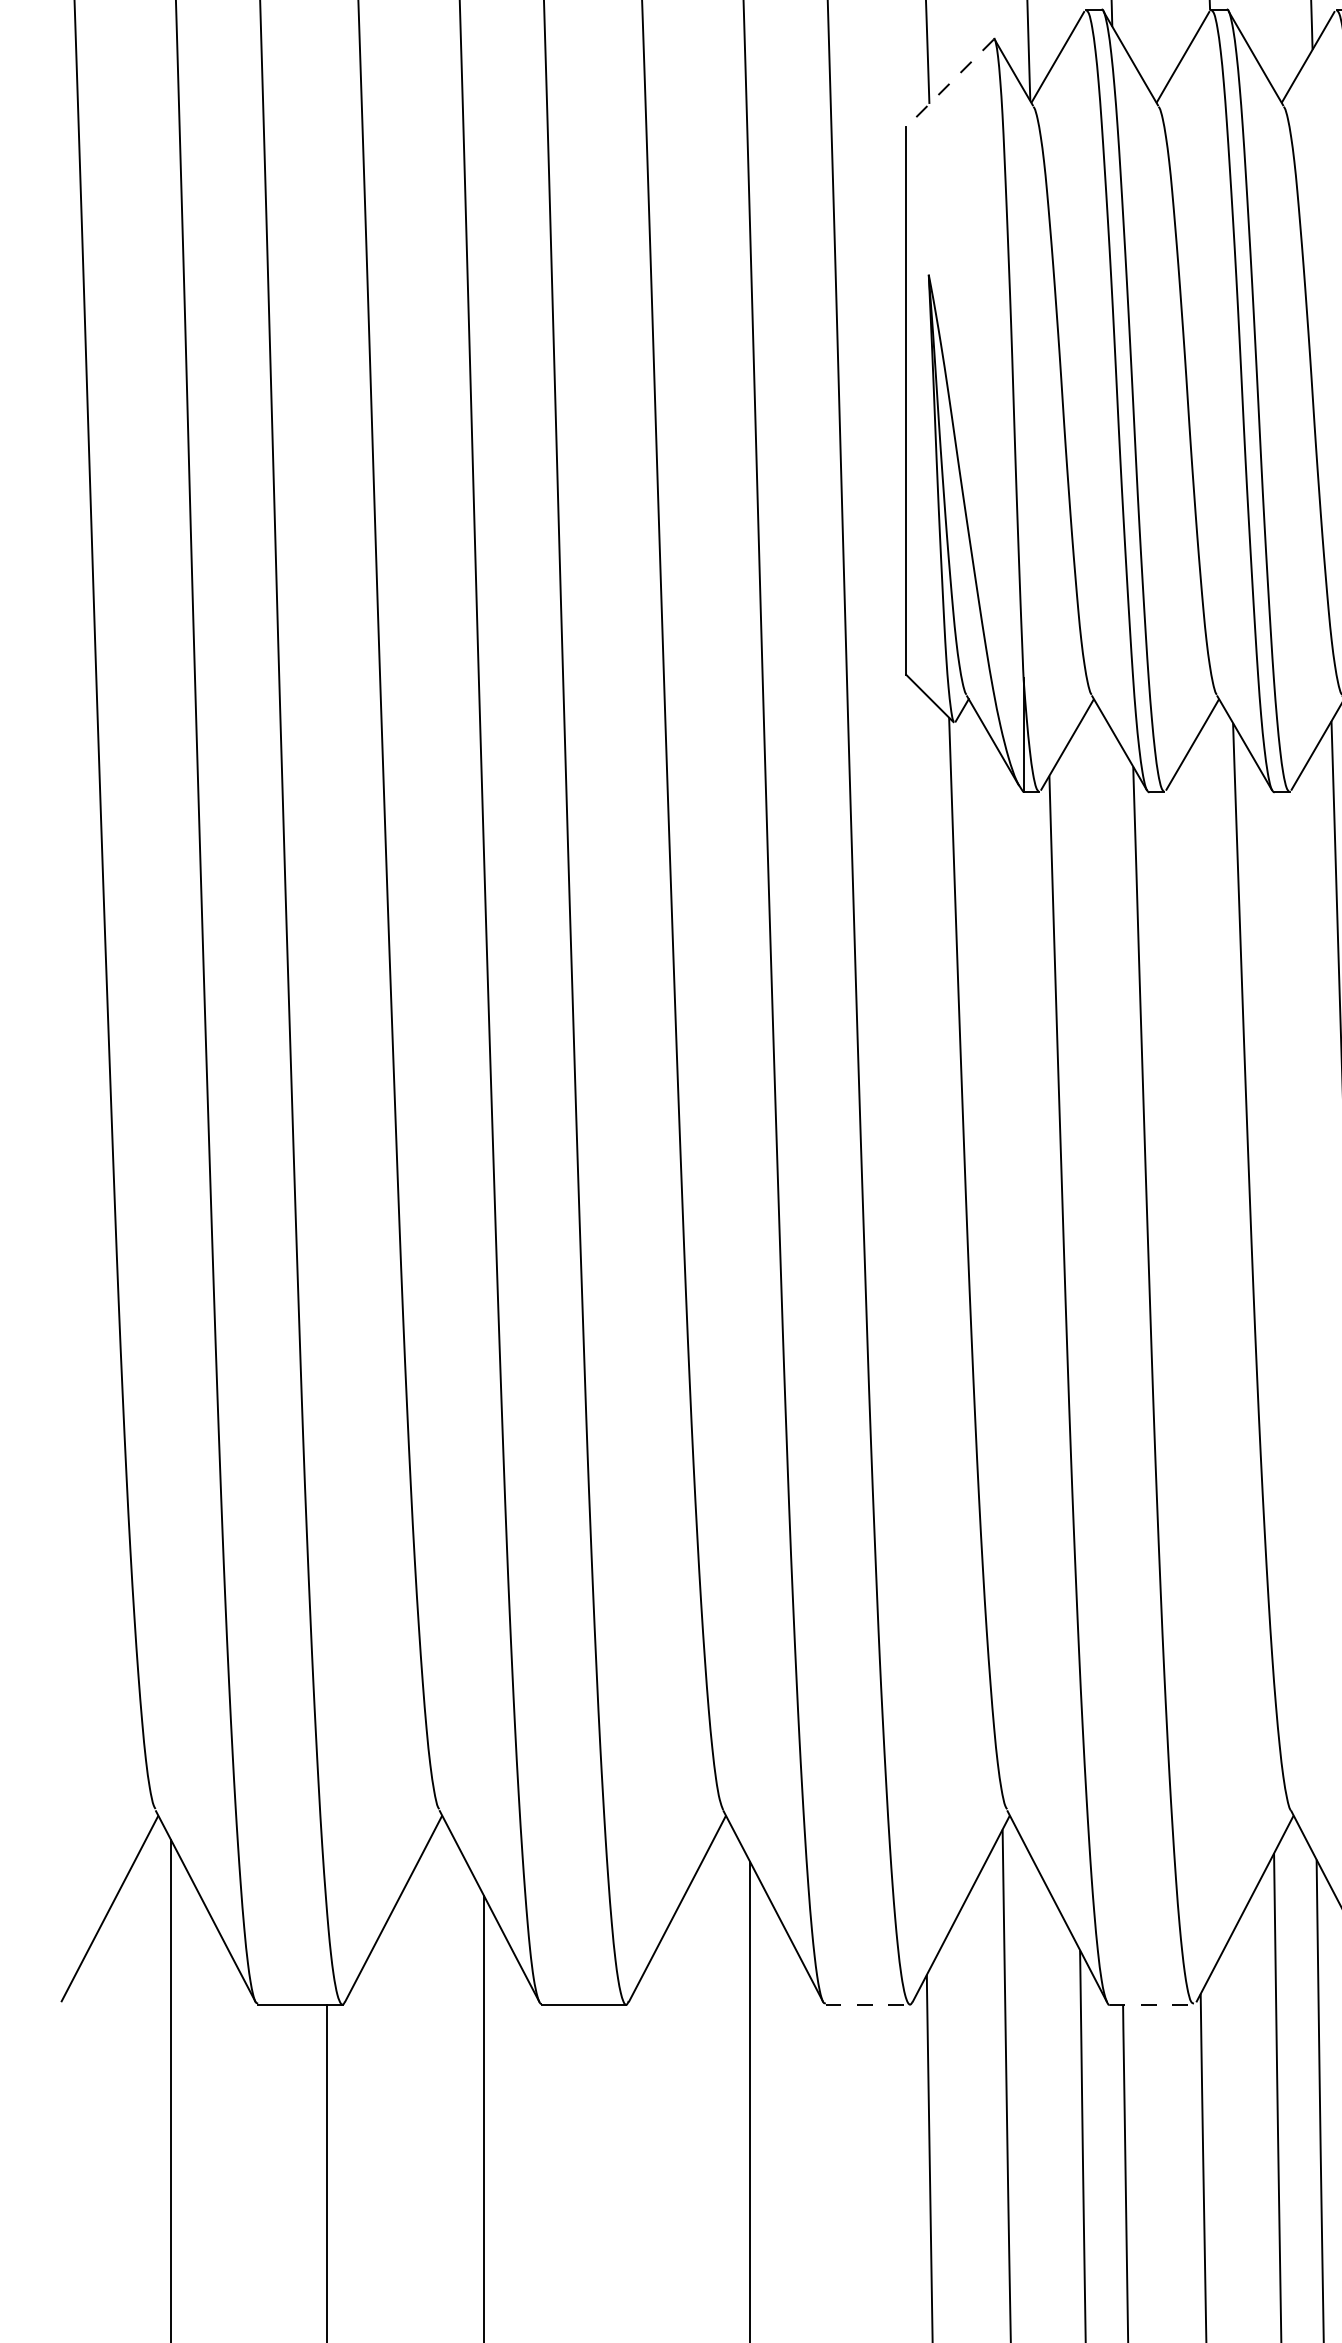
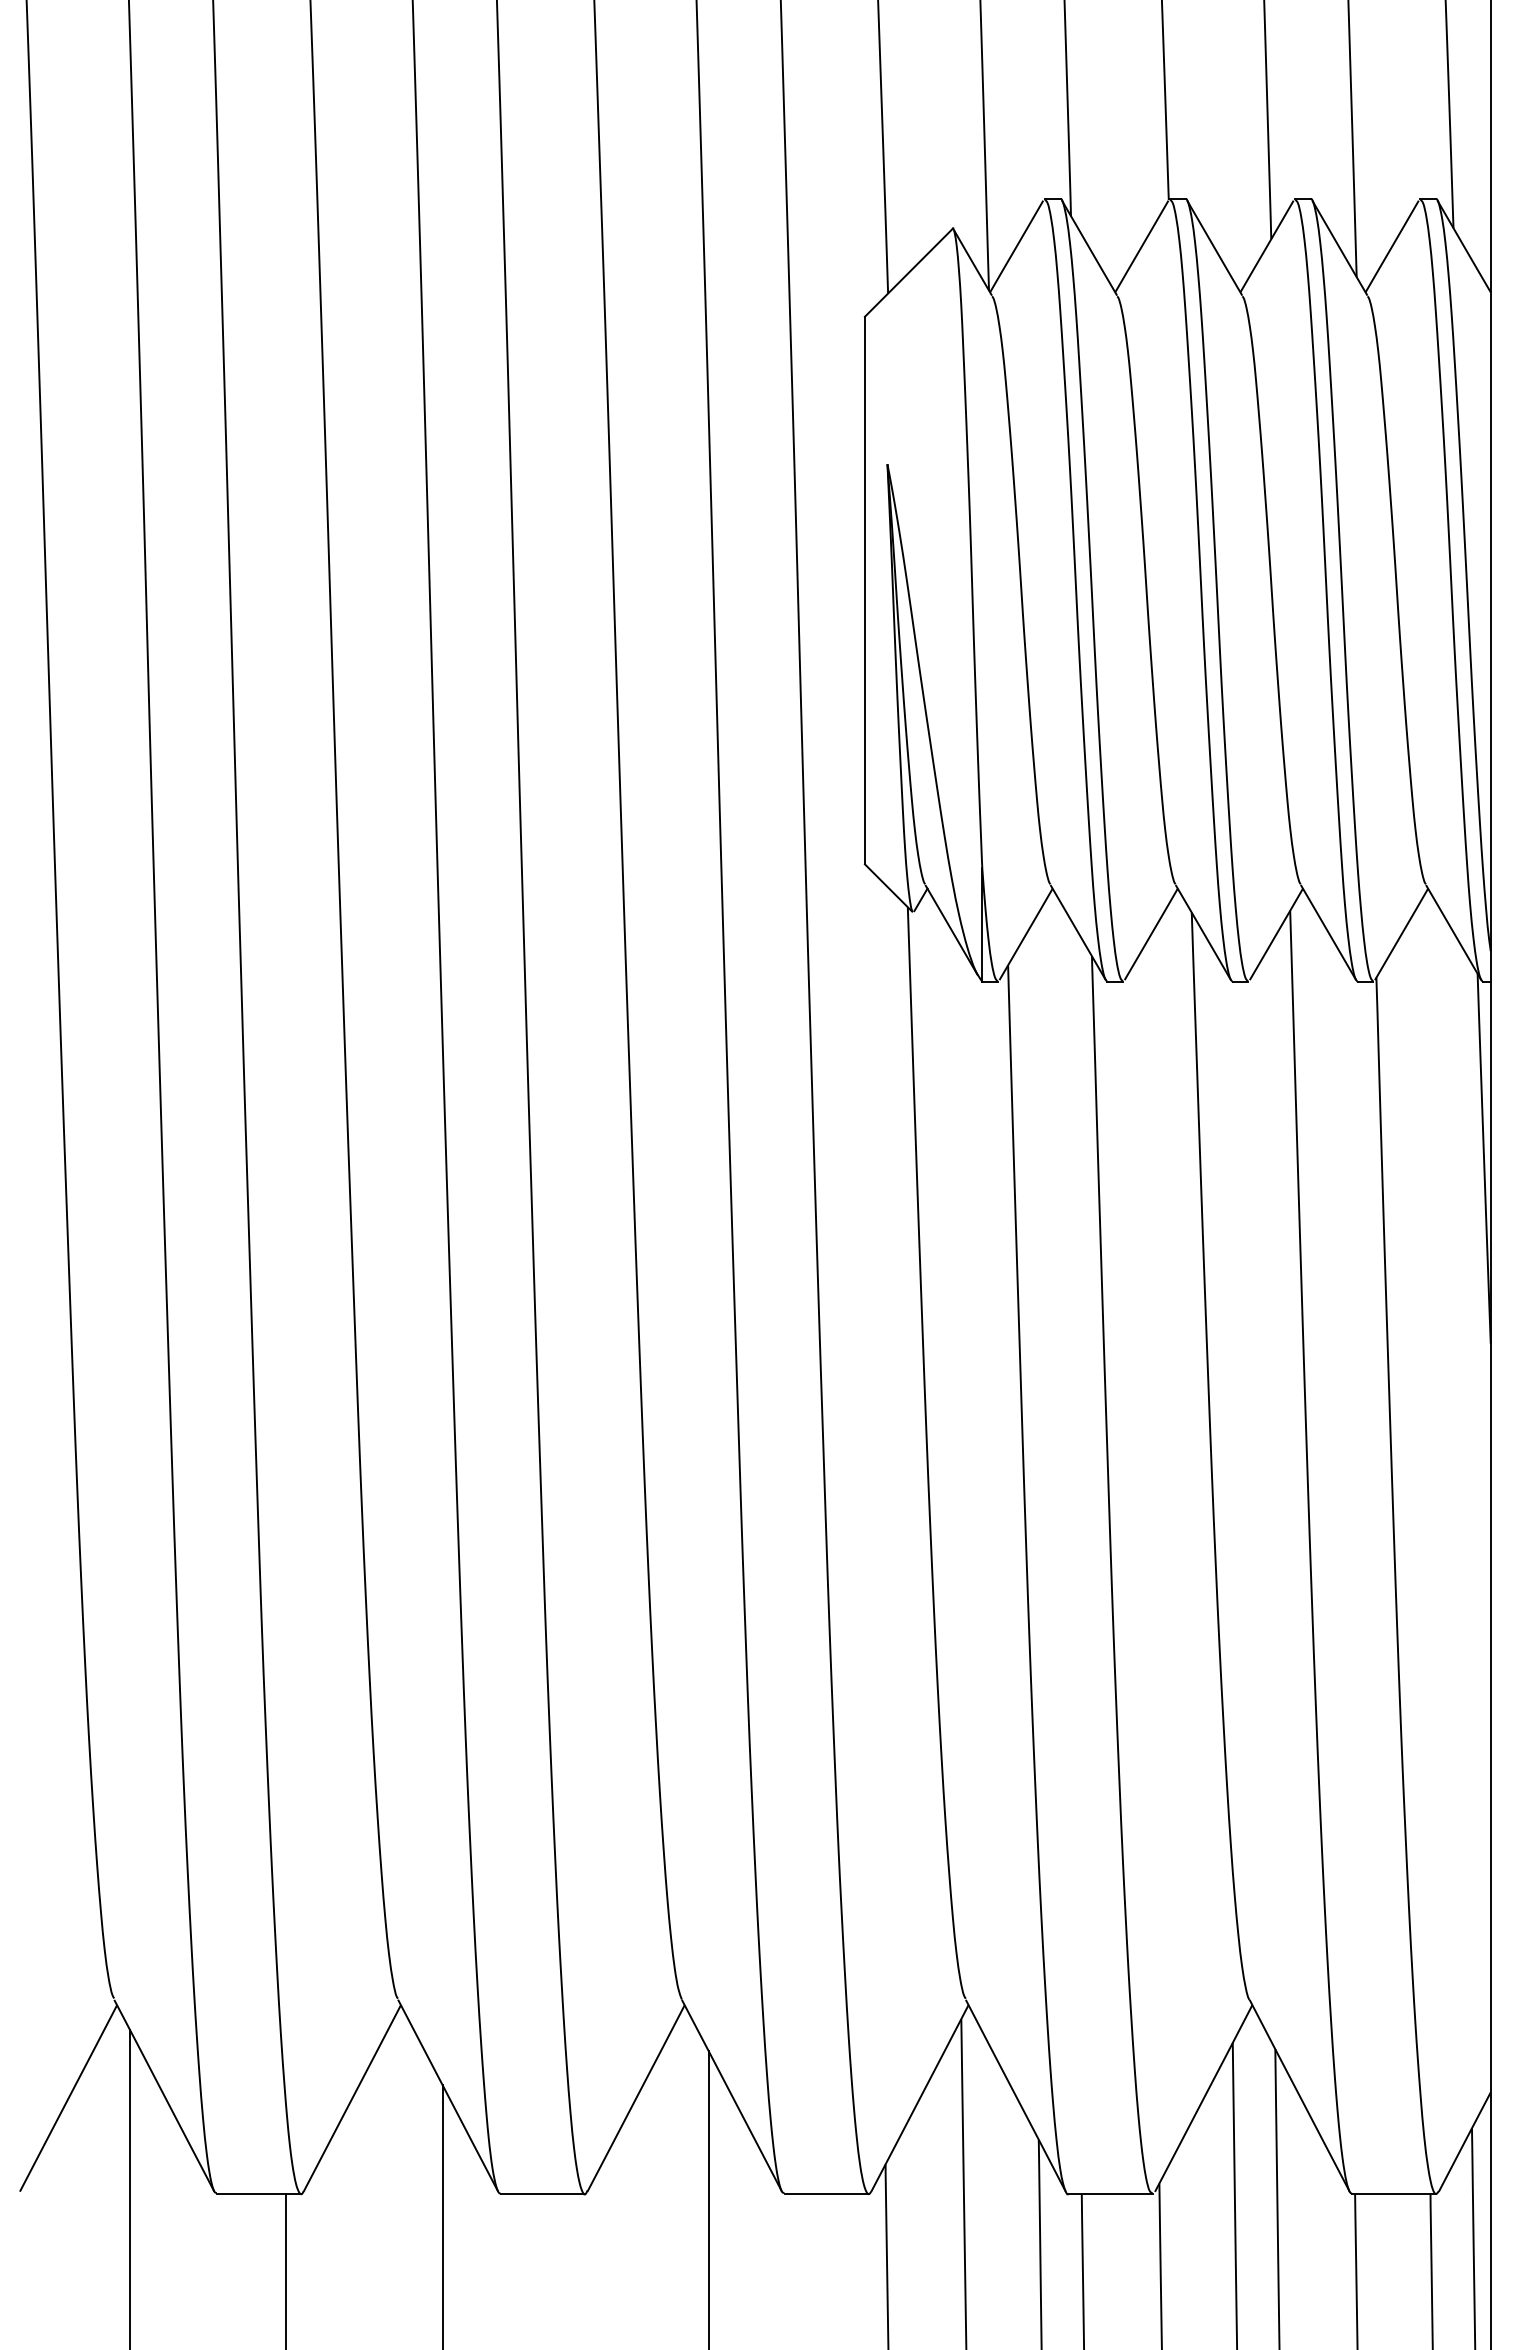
line: (949, 82) -> (908, 272), dashed -> solid
line: (868, 2004) -> (827, 2194), dashed -> solid
line: (1152, 2004) -> (1111, 2194), dashed -> solid

